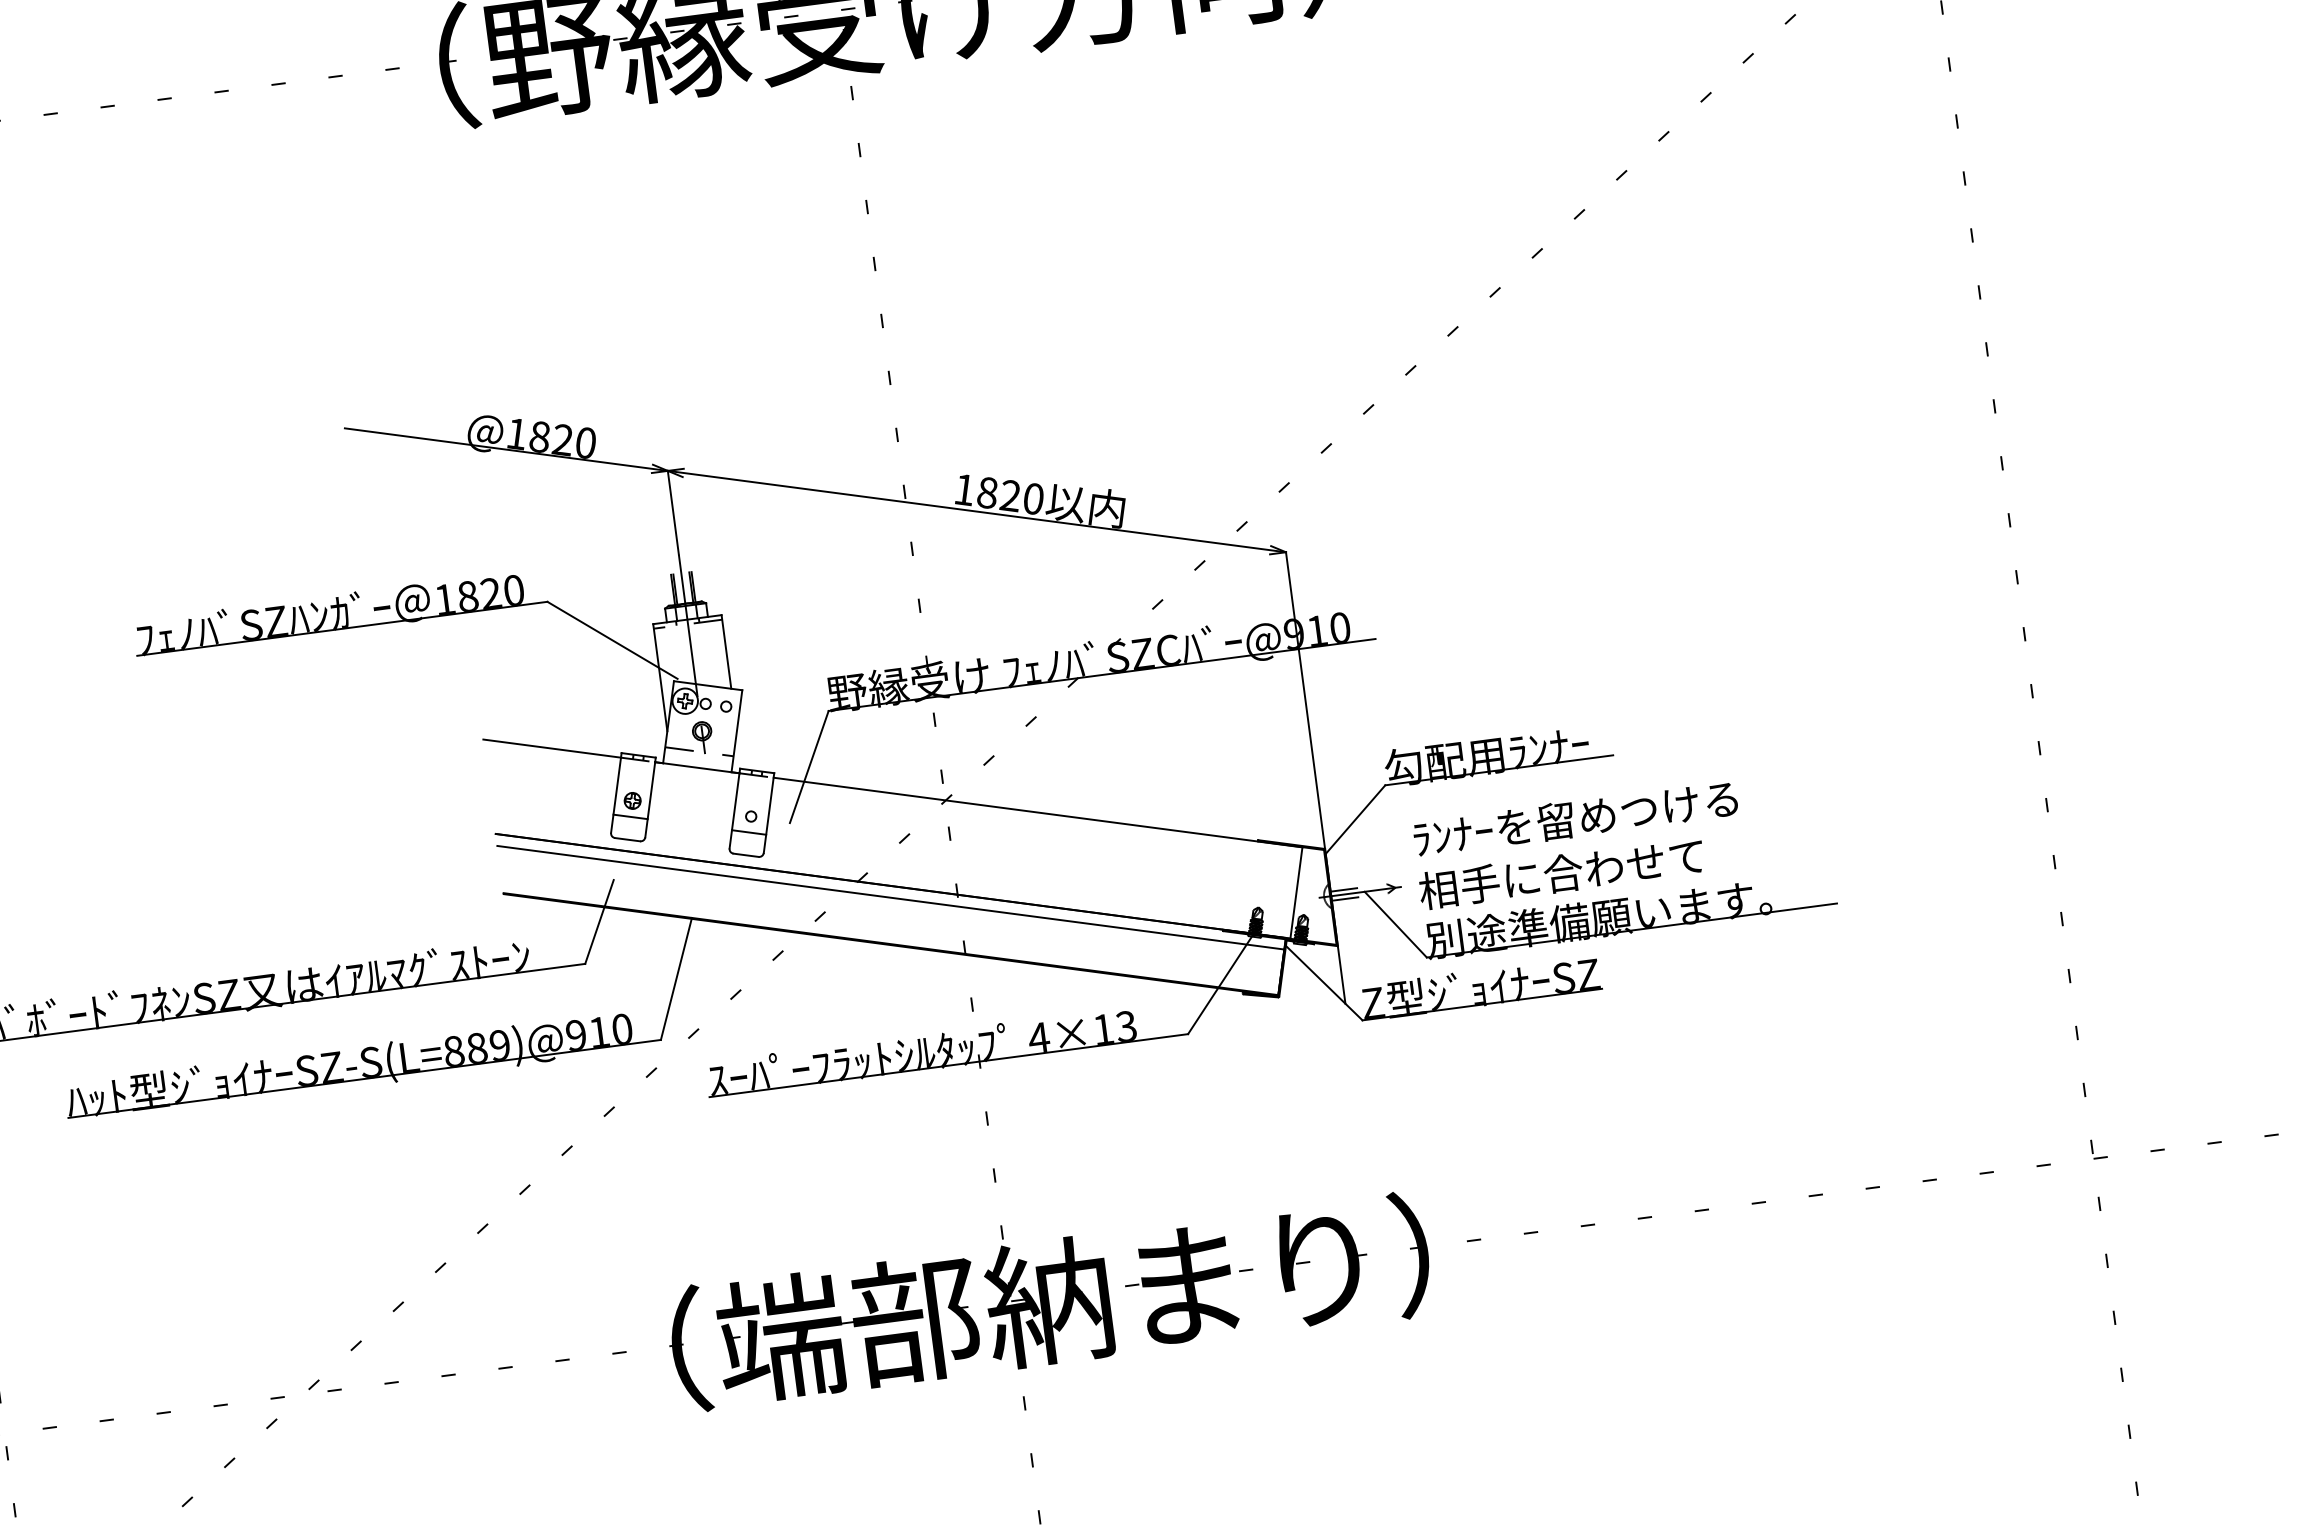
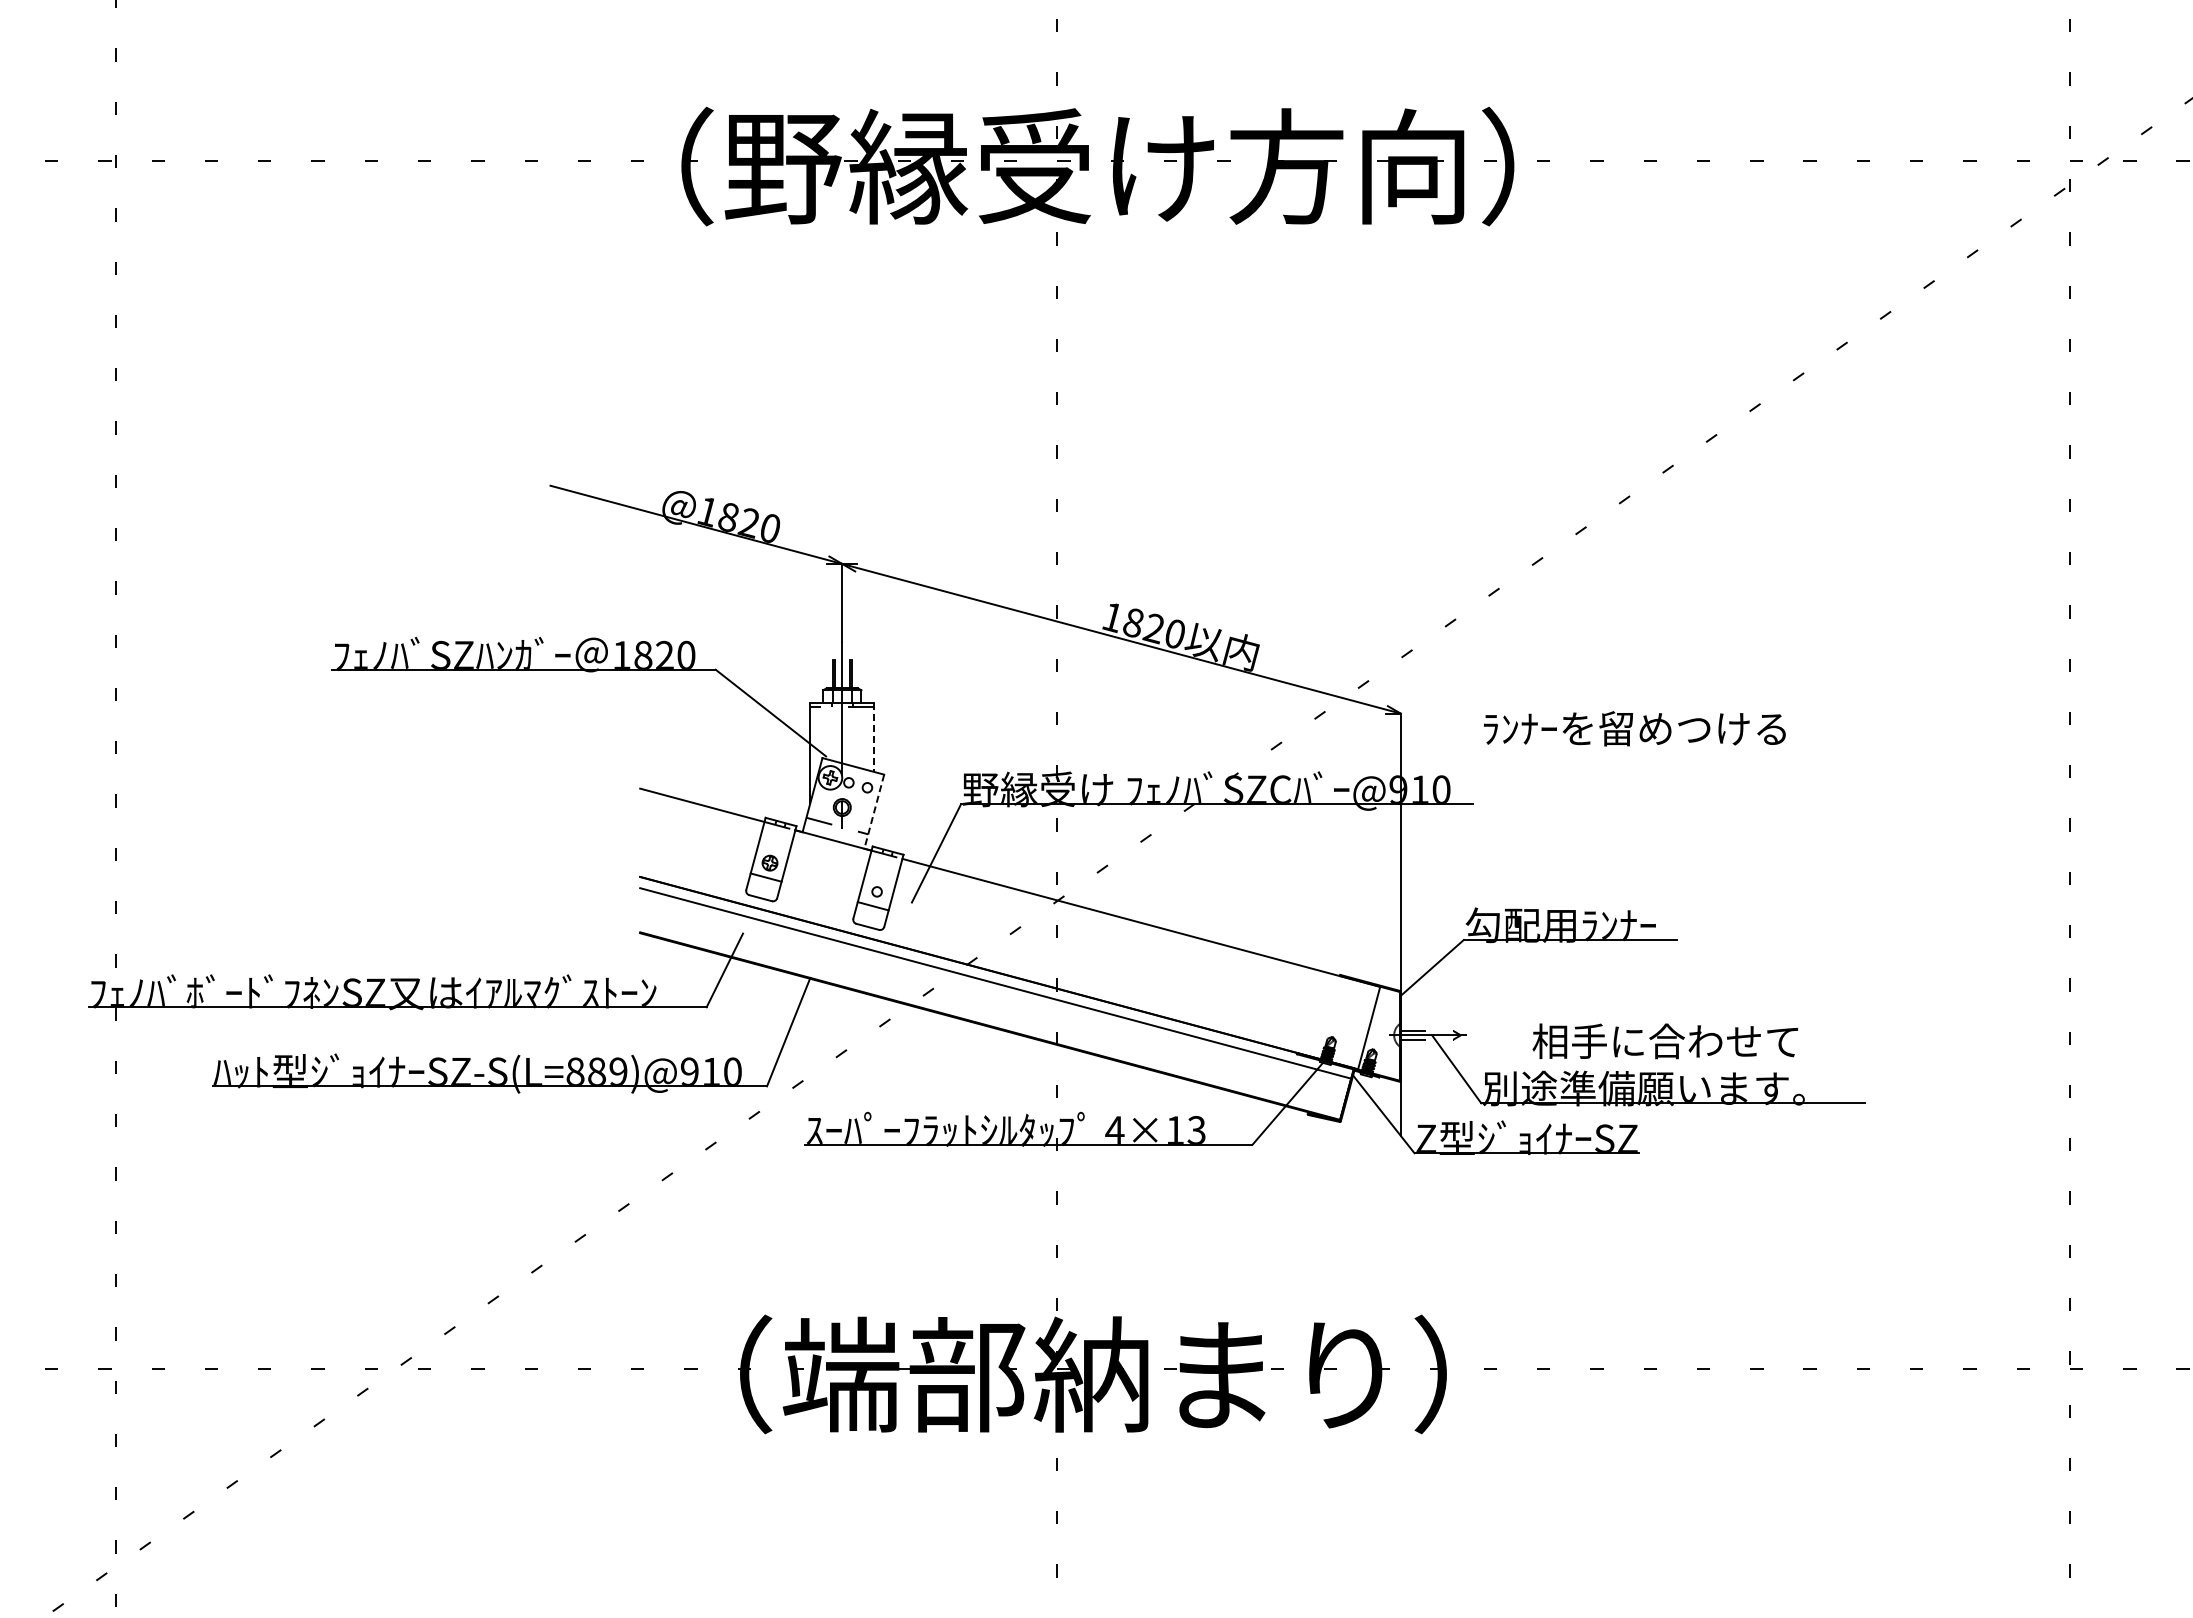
line: (726, 652) -> (874, 738), solid -> dashed
line: (737, 732) -> (874, 812), solid -> dashed
text: (1575, 818) -> (1634, 728), moved
text: (1560, 873) -> (1664, 1041), moved

